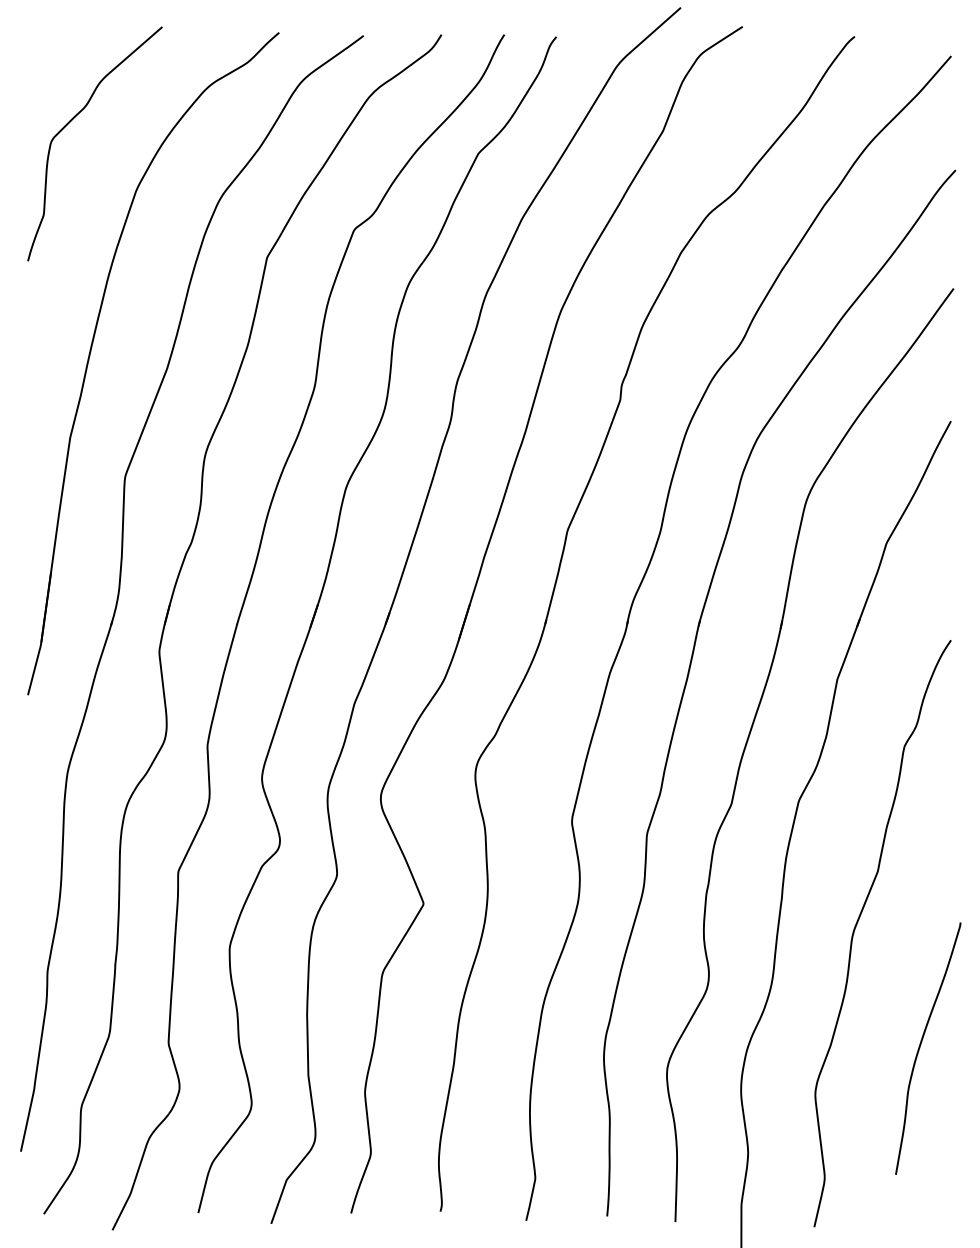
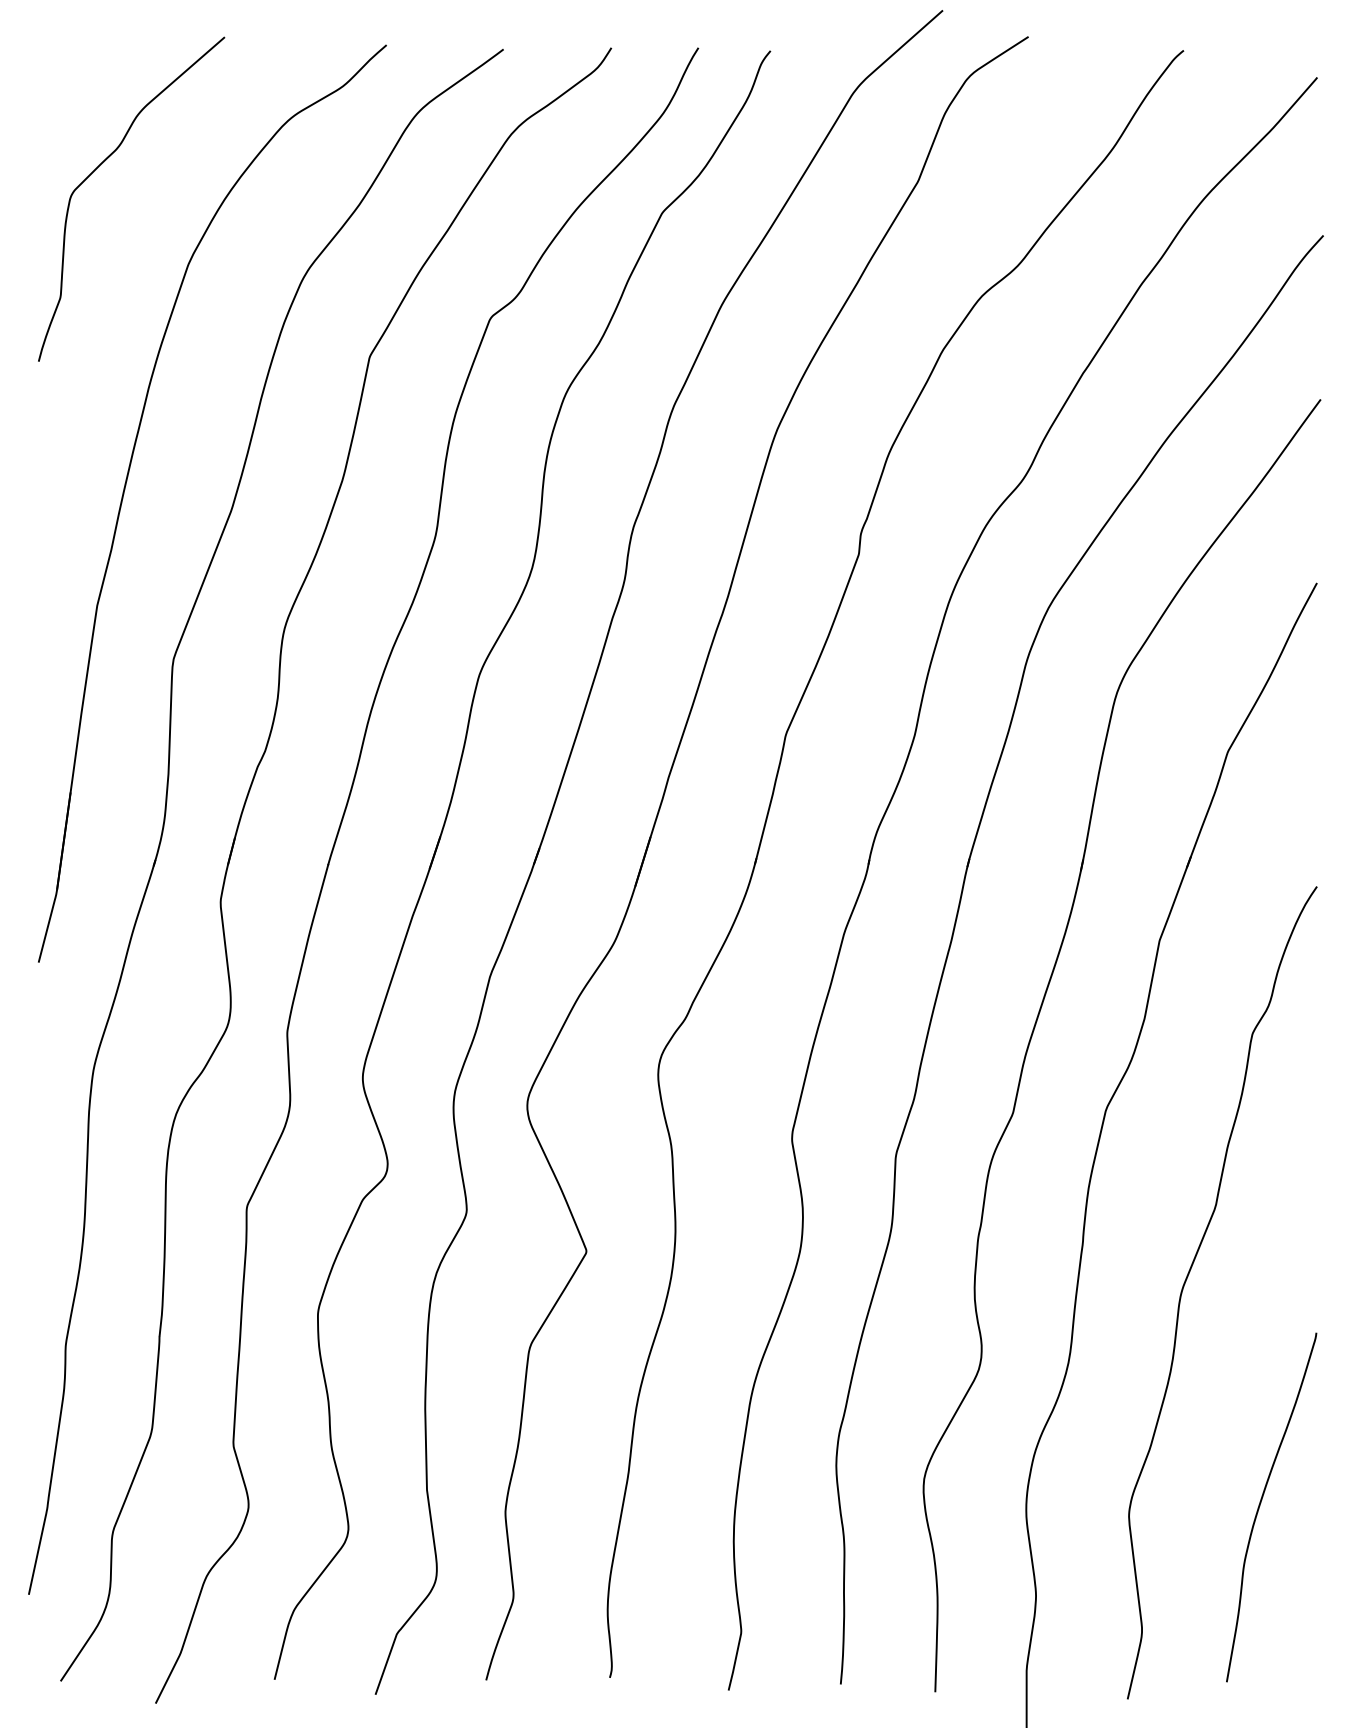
curve: (921, 1044) -> (1262, 1501), moved

